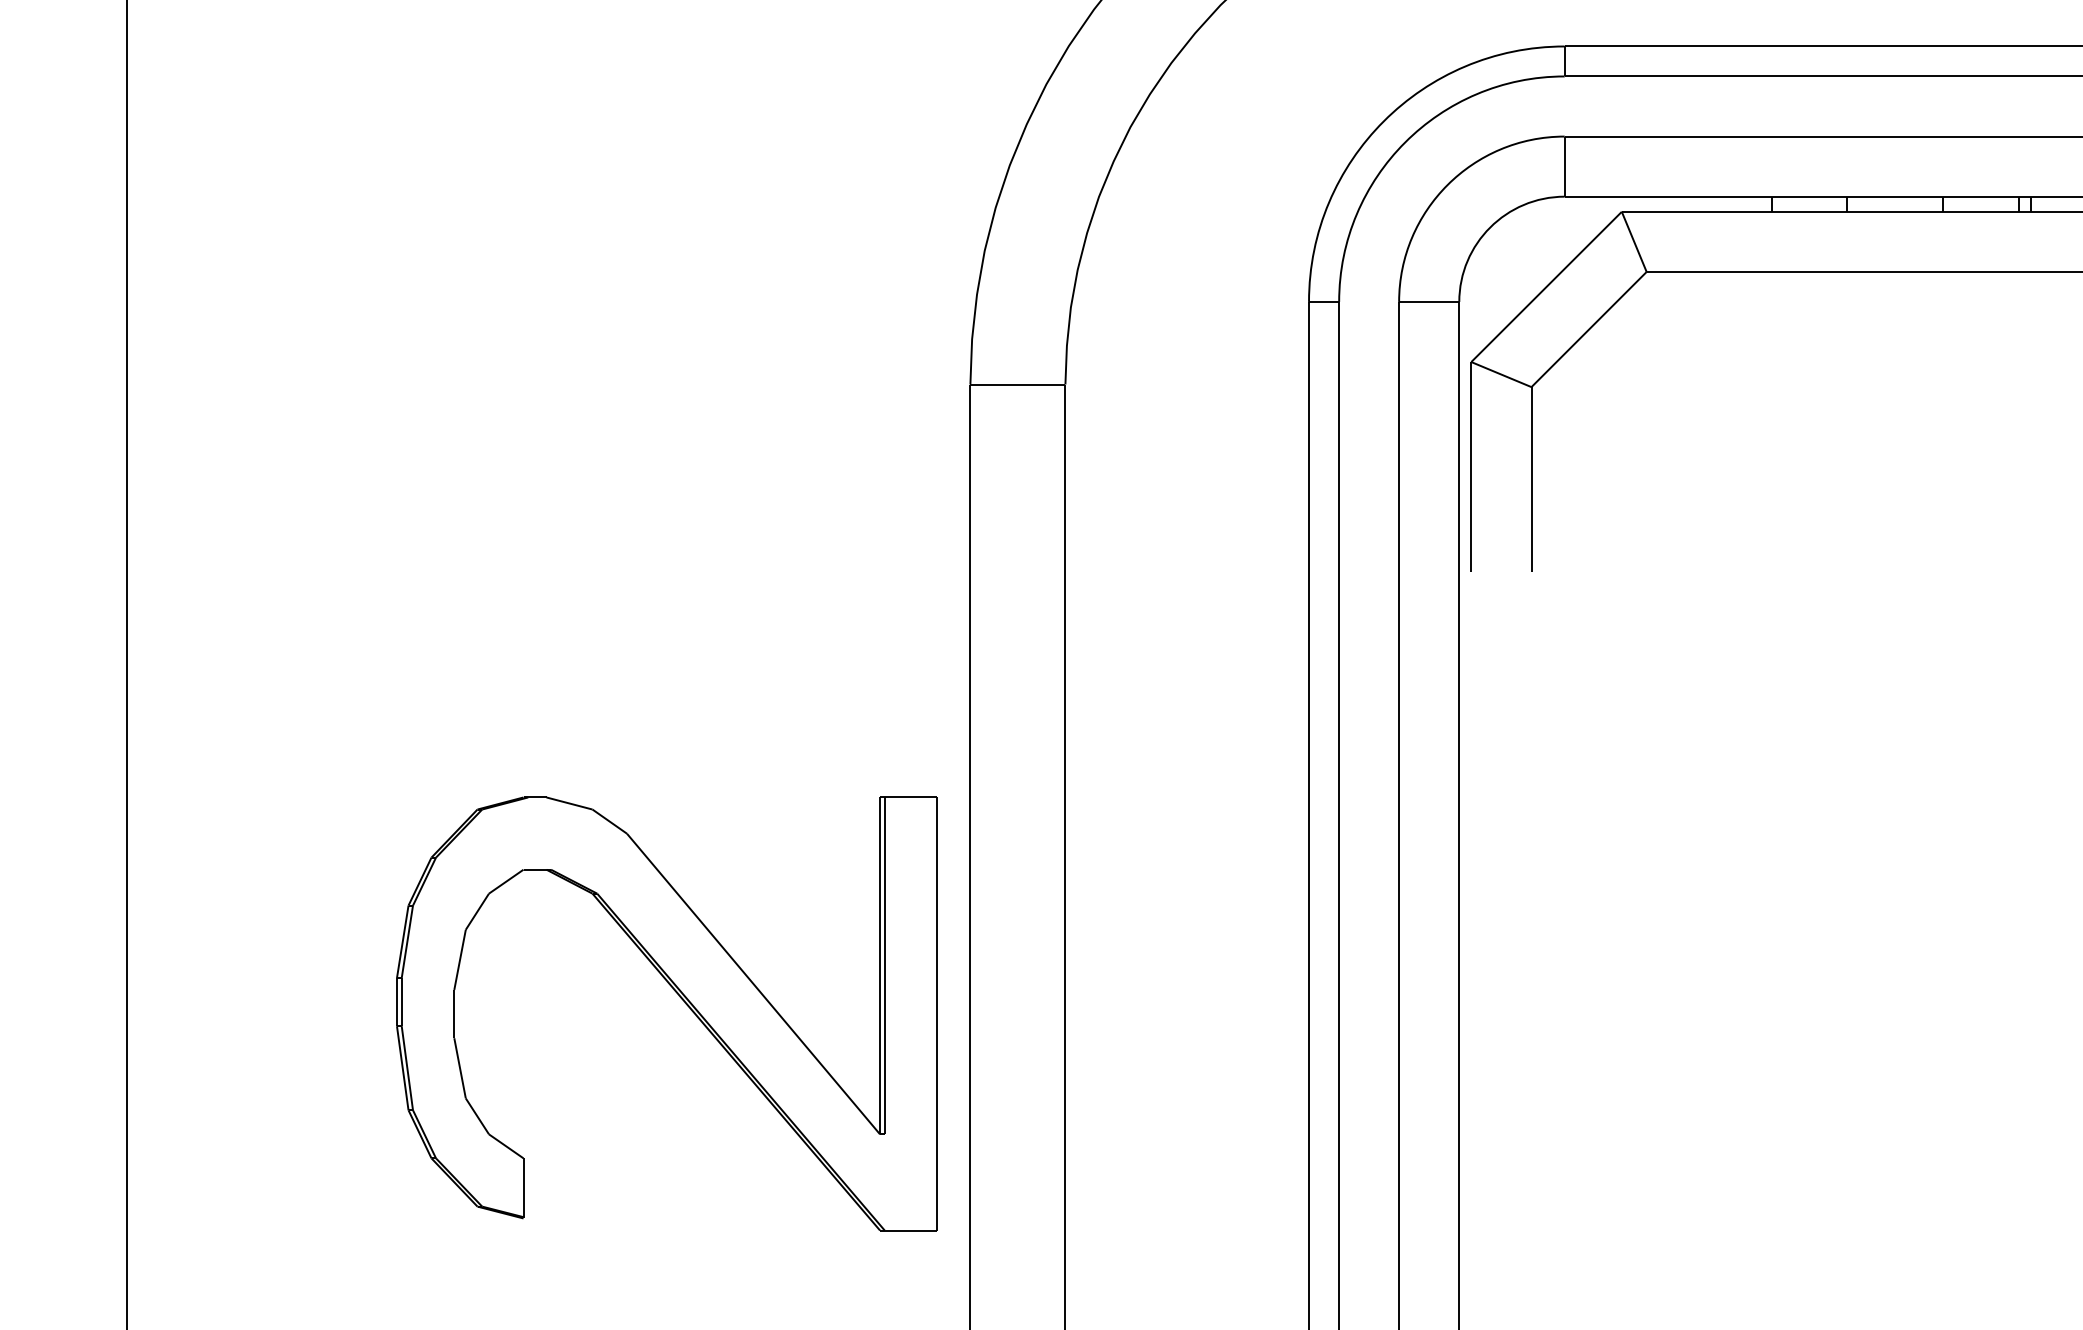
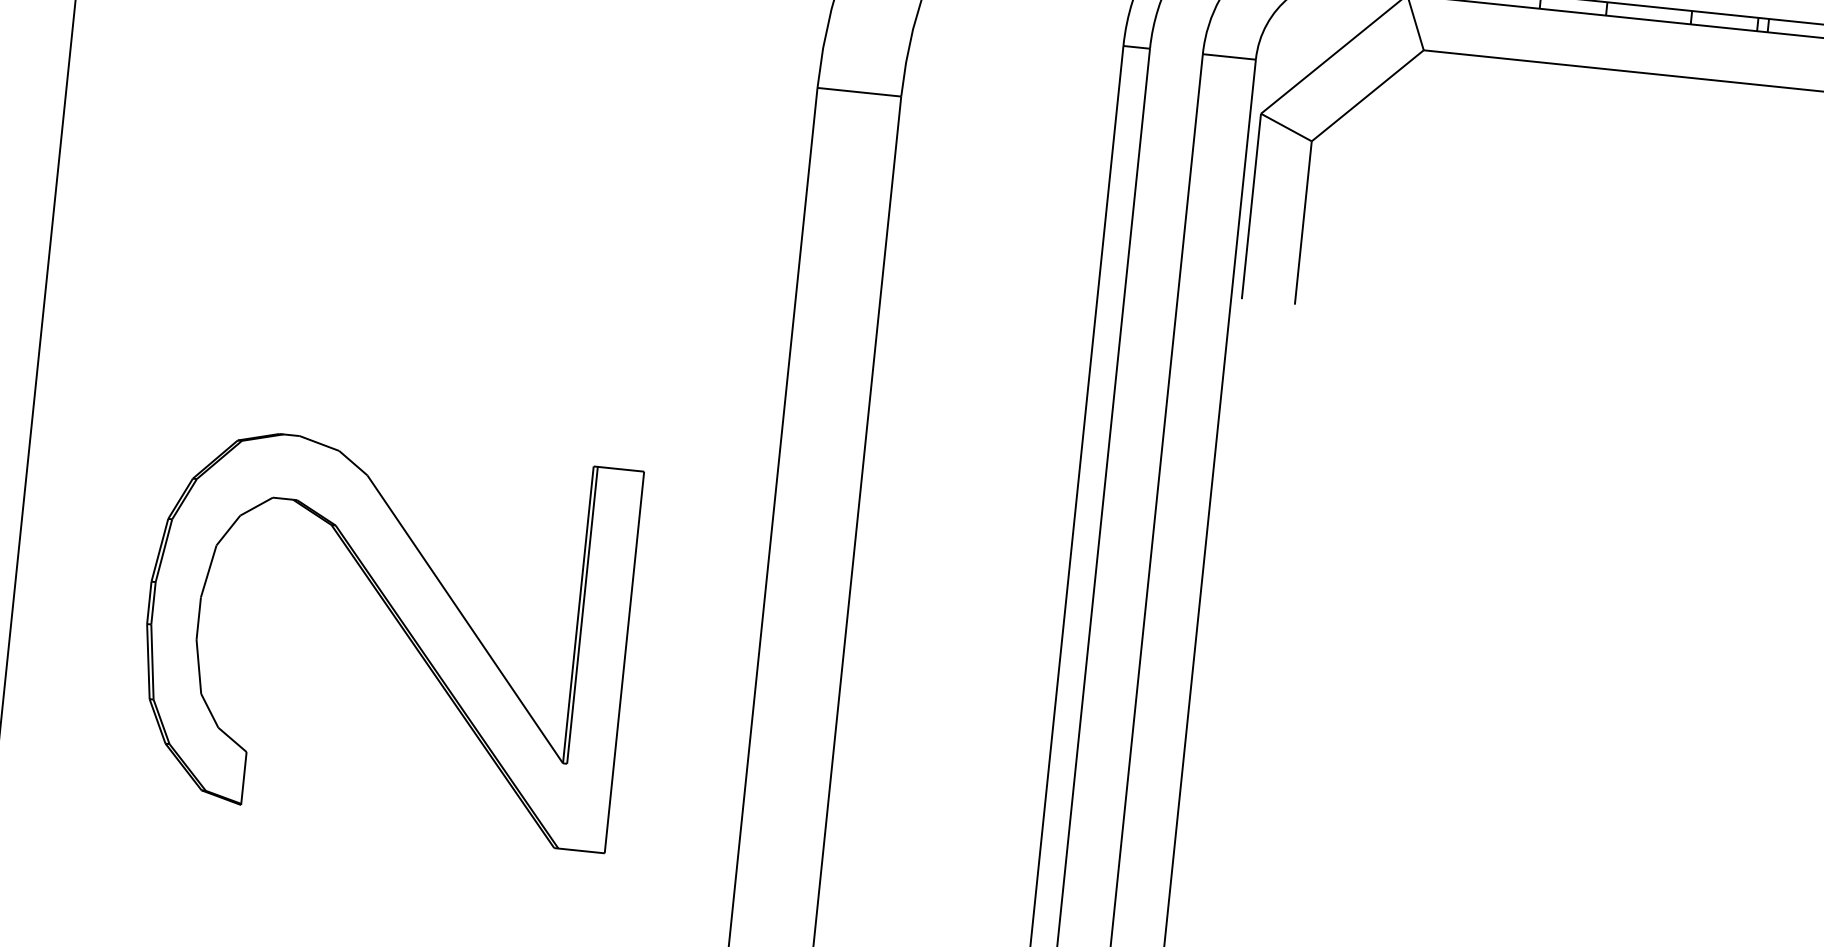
part: (680, 998) -> (399, 625), moved

